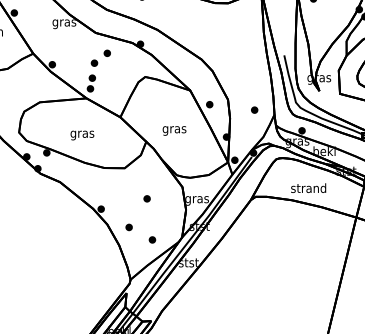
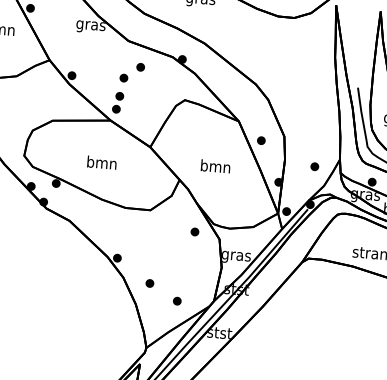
part: (254, 109) -> (314, 165), moved
text: (174, 129) -> (215, 167), gras -> bmn
text: (82, 134) -> (101, 164), gras -> bmn
part: (146, 198) -> (194, 231), moved

